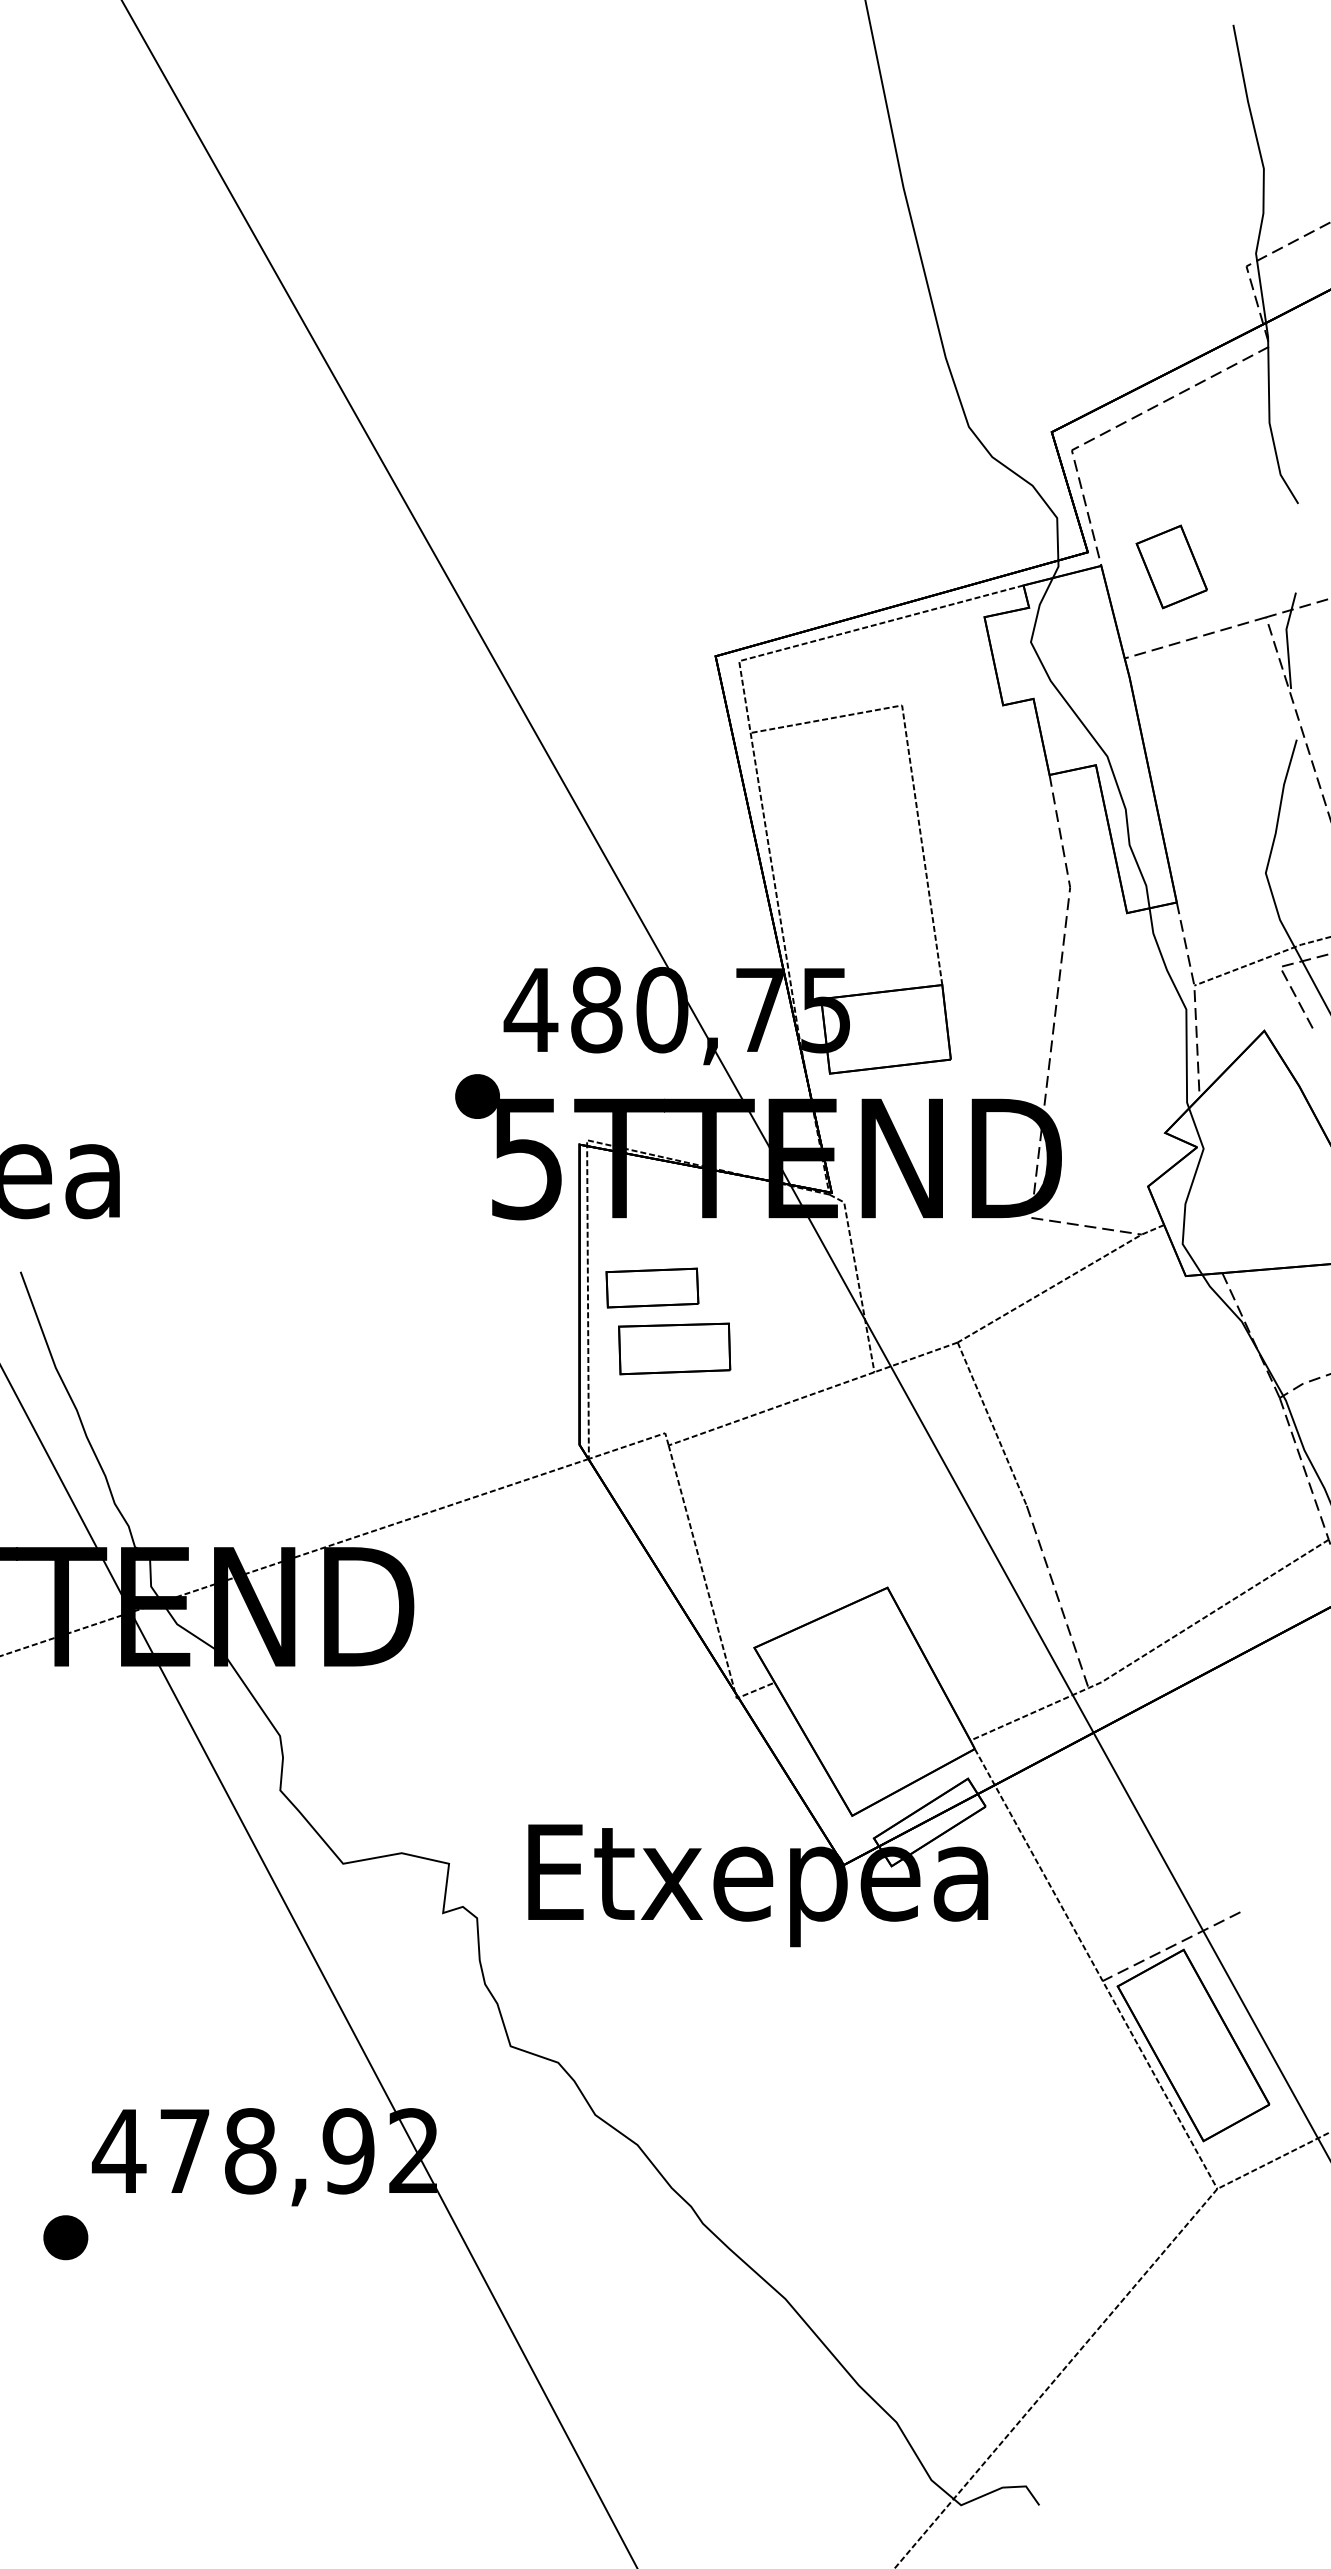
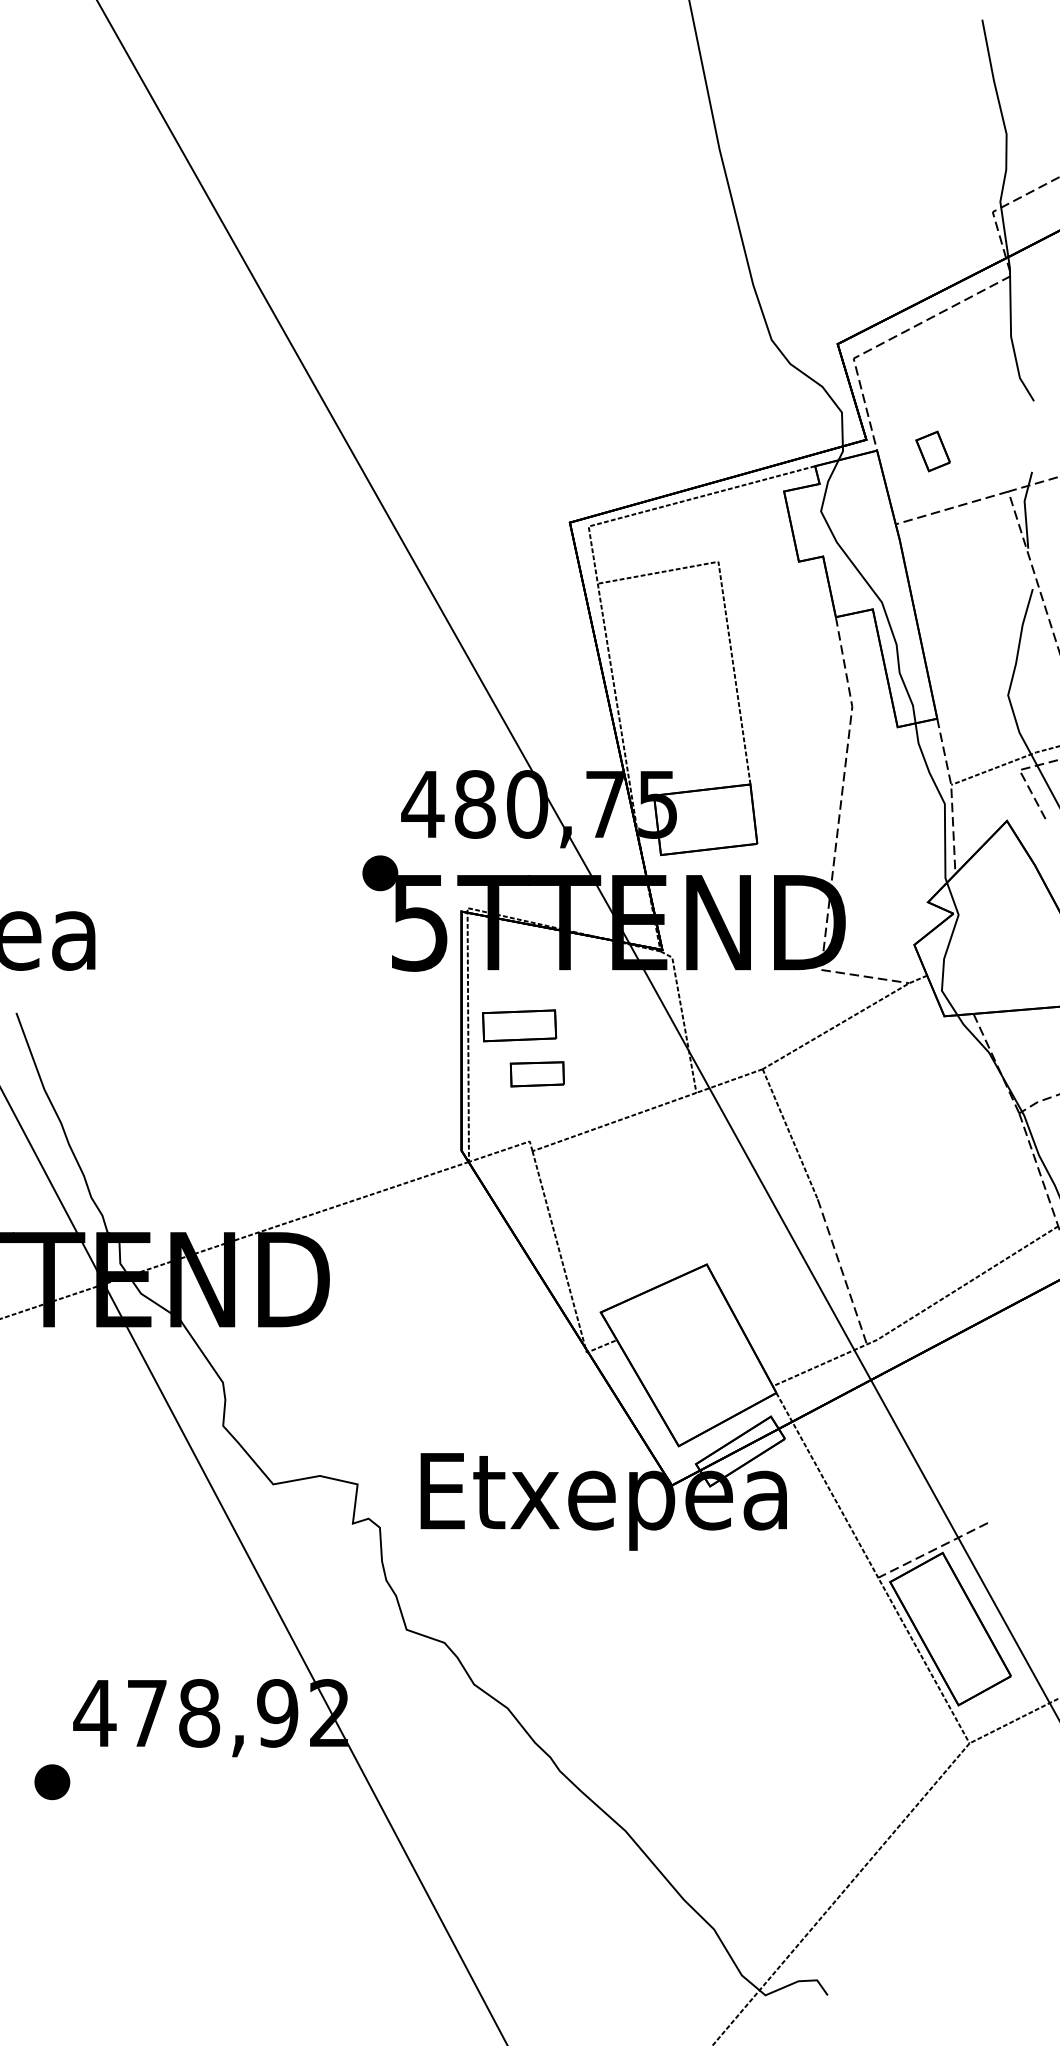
part: (1171, 566) -> (933, 451), size x0.6
part: (674, 1348) -> (537, 1073), size x0.6

